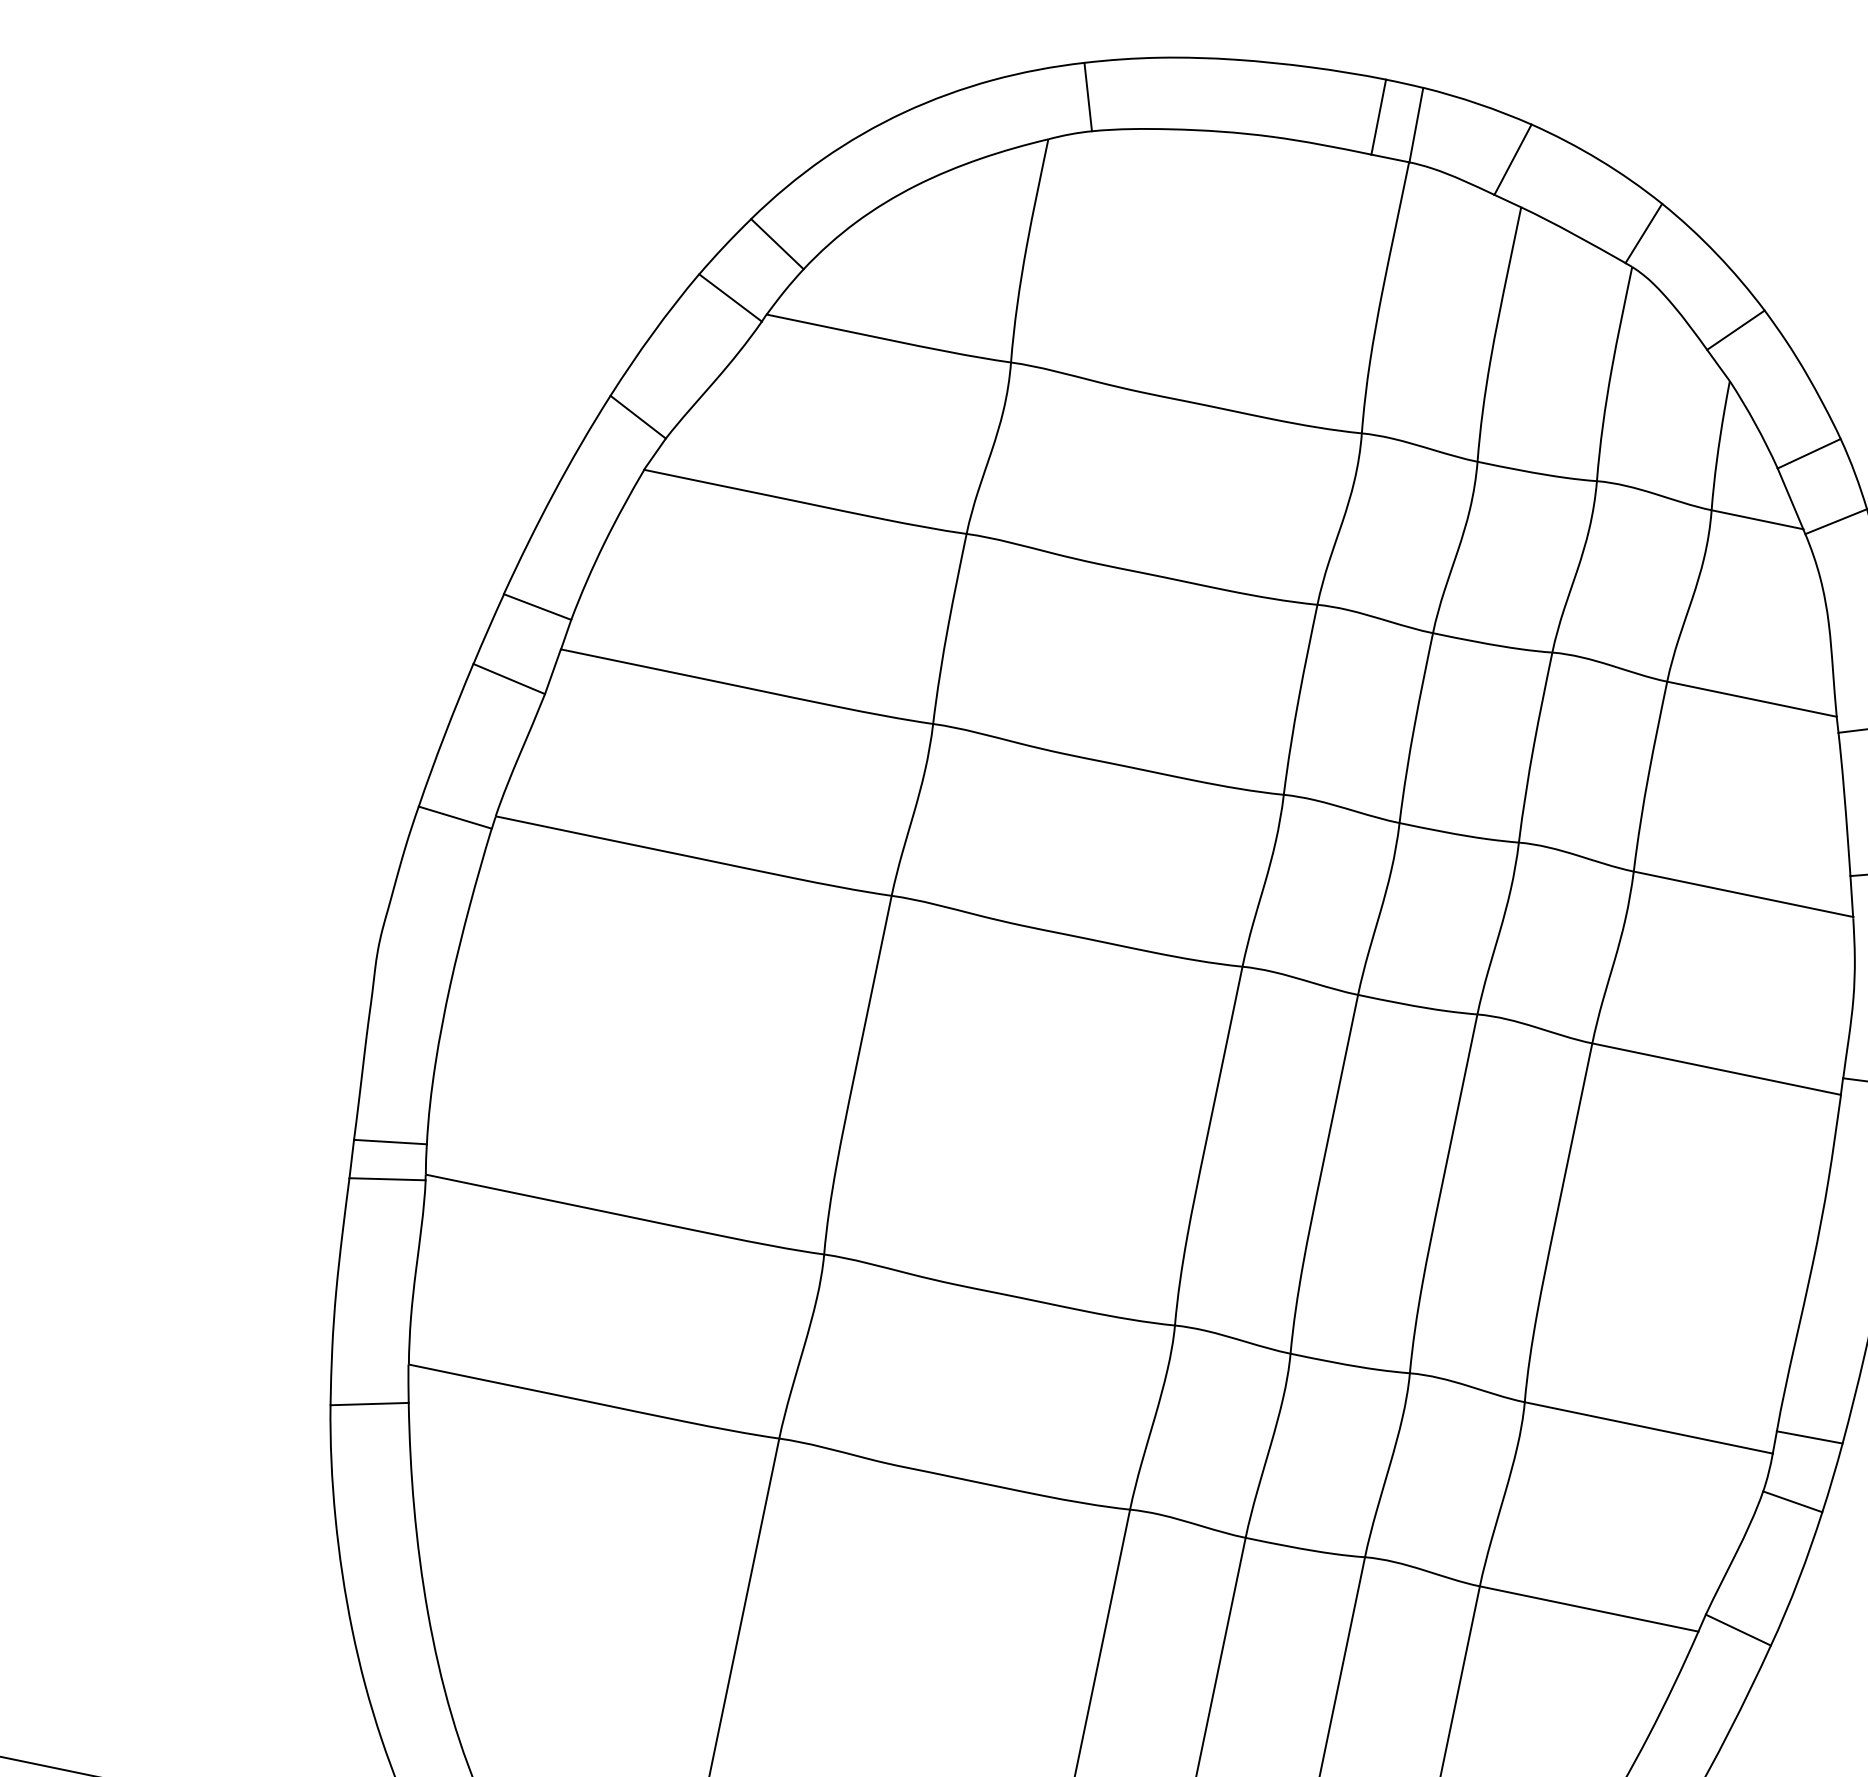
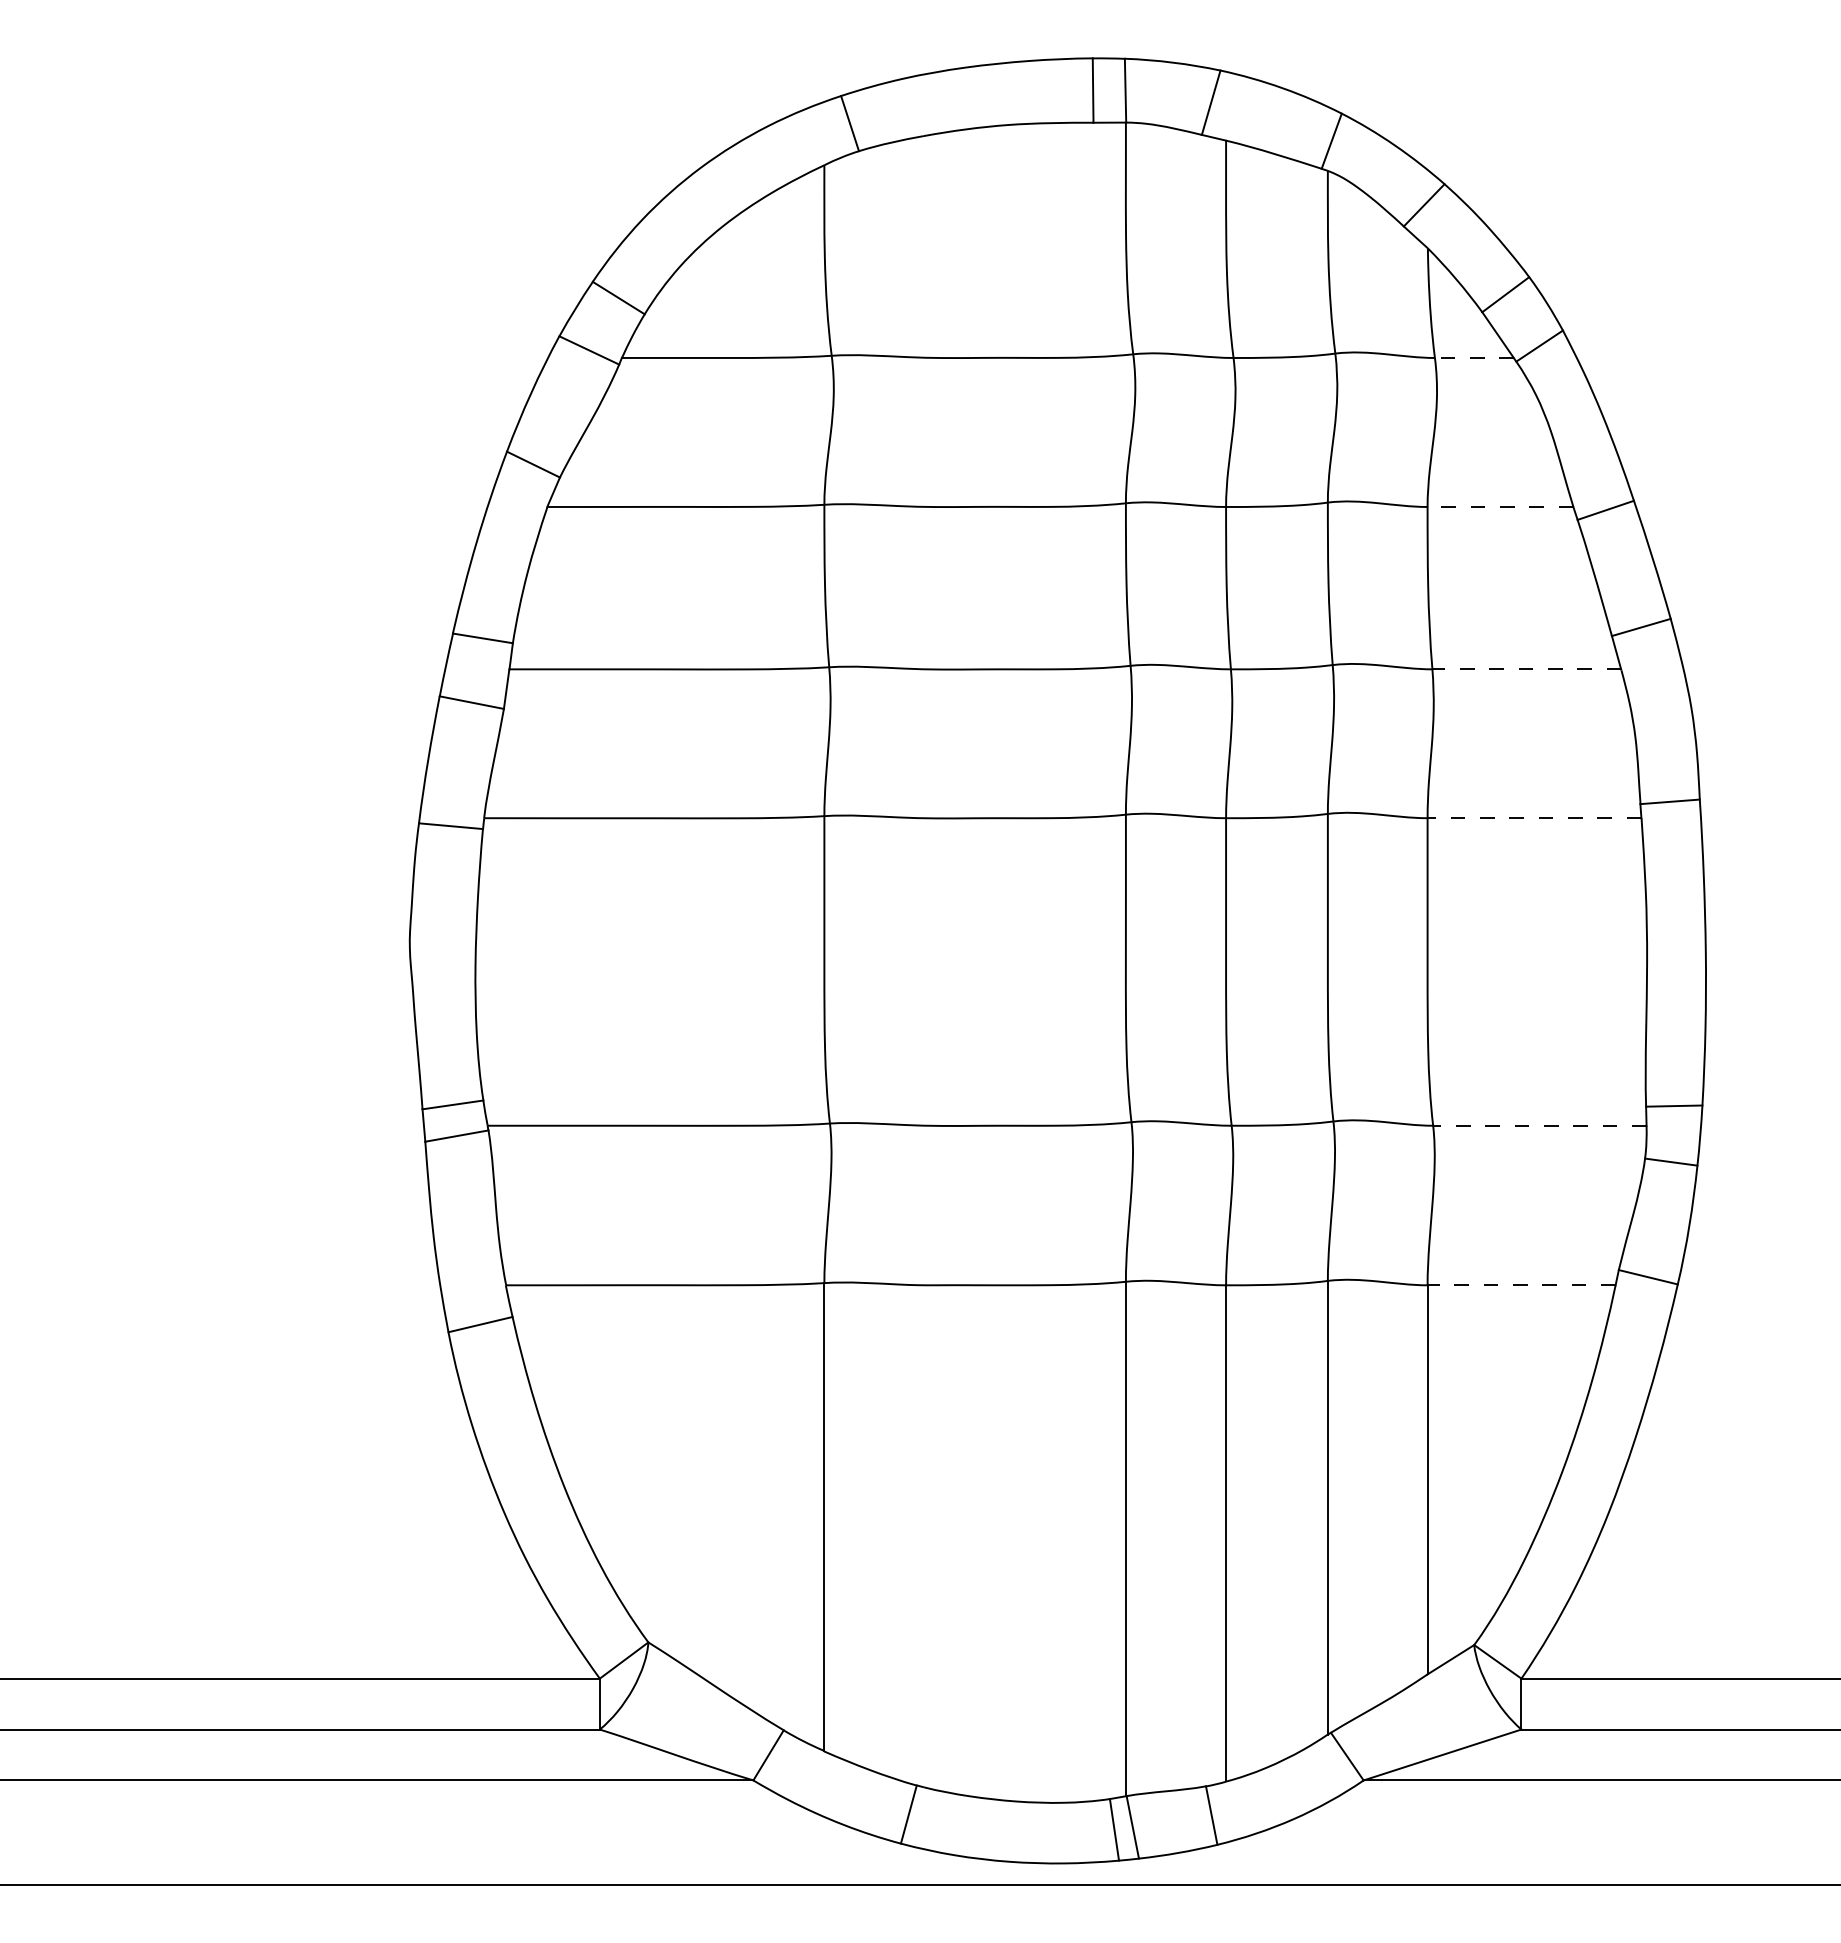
line: (1756, 518) -> (1473, 357), solid -> dashed
line: (1752, 698) -> (1500, 506), solid -> dashed
line: (1743, 894) -> (1526, 669), solid -> dashed
line: (1716, 1069) -> (1534, 818), solid -> dashed
line: (1648, 1427) -> (1539, 1125), solid -> dashed
line: (1589, 1609) -> (1521, 1285), solid -> dashed

